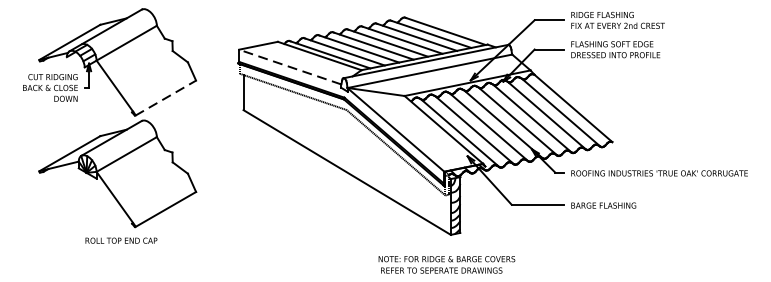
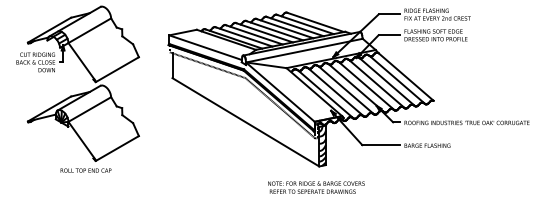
line: (290, 66) -> (205, 47), dashed -> solid
line: (165, 97) -> (117, 69), dashed -> solid

